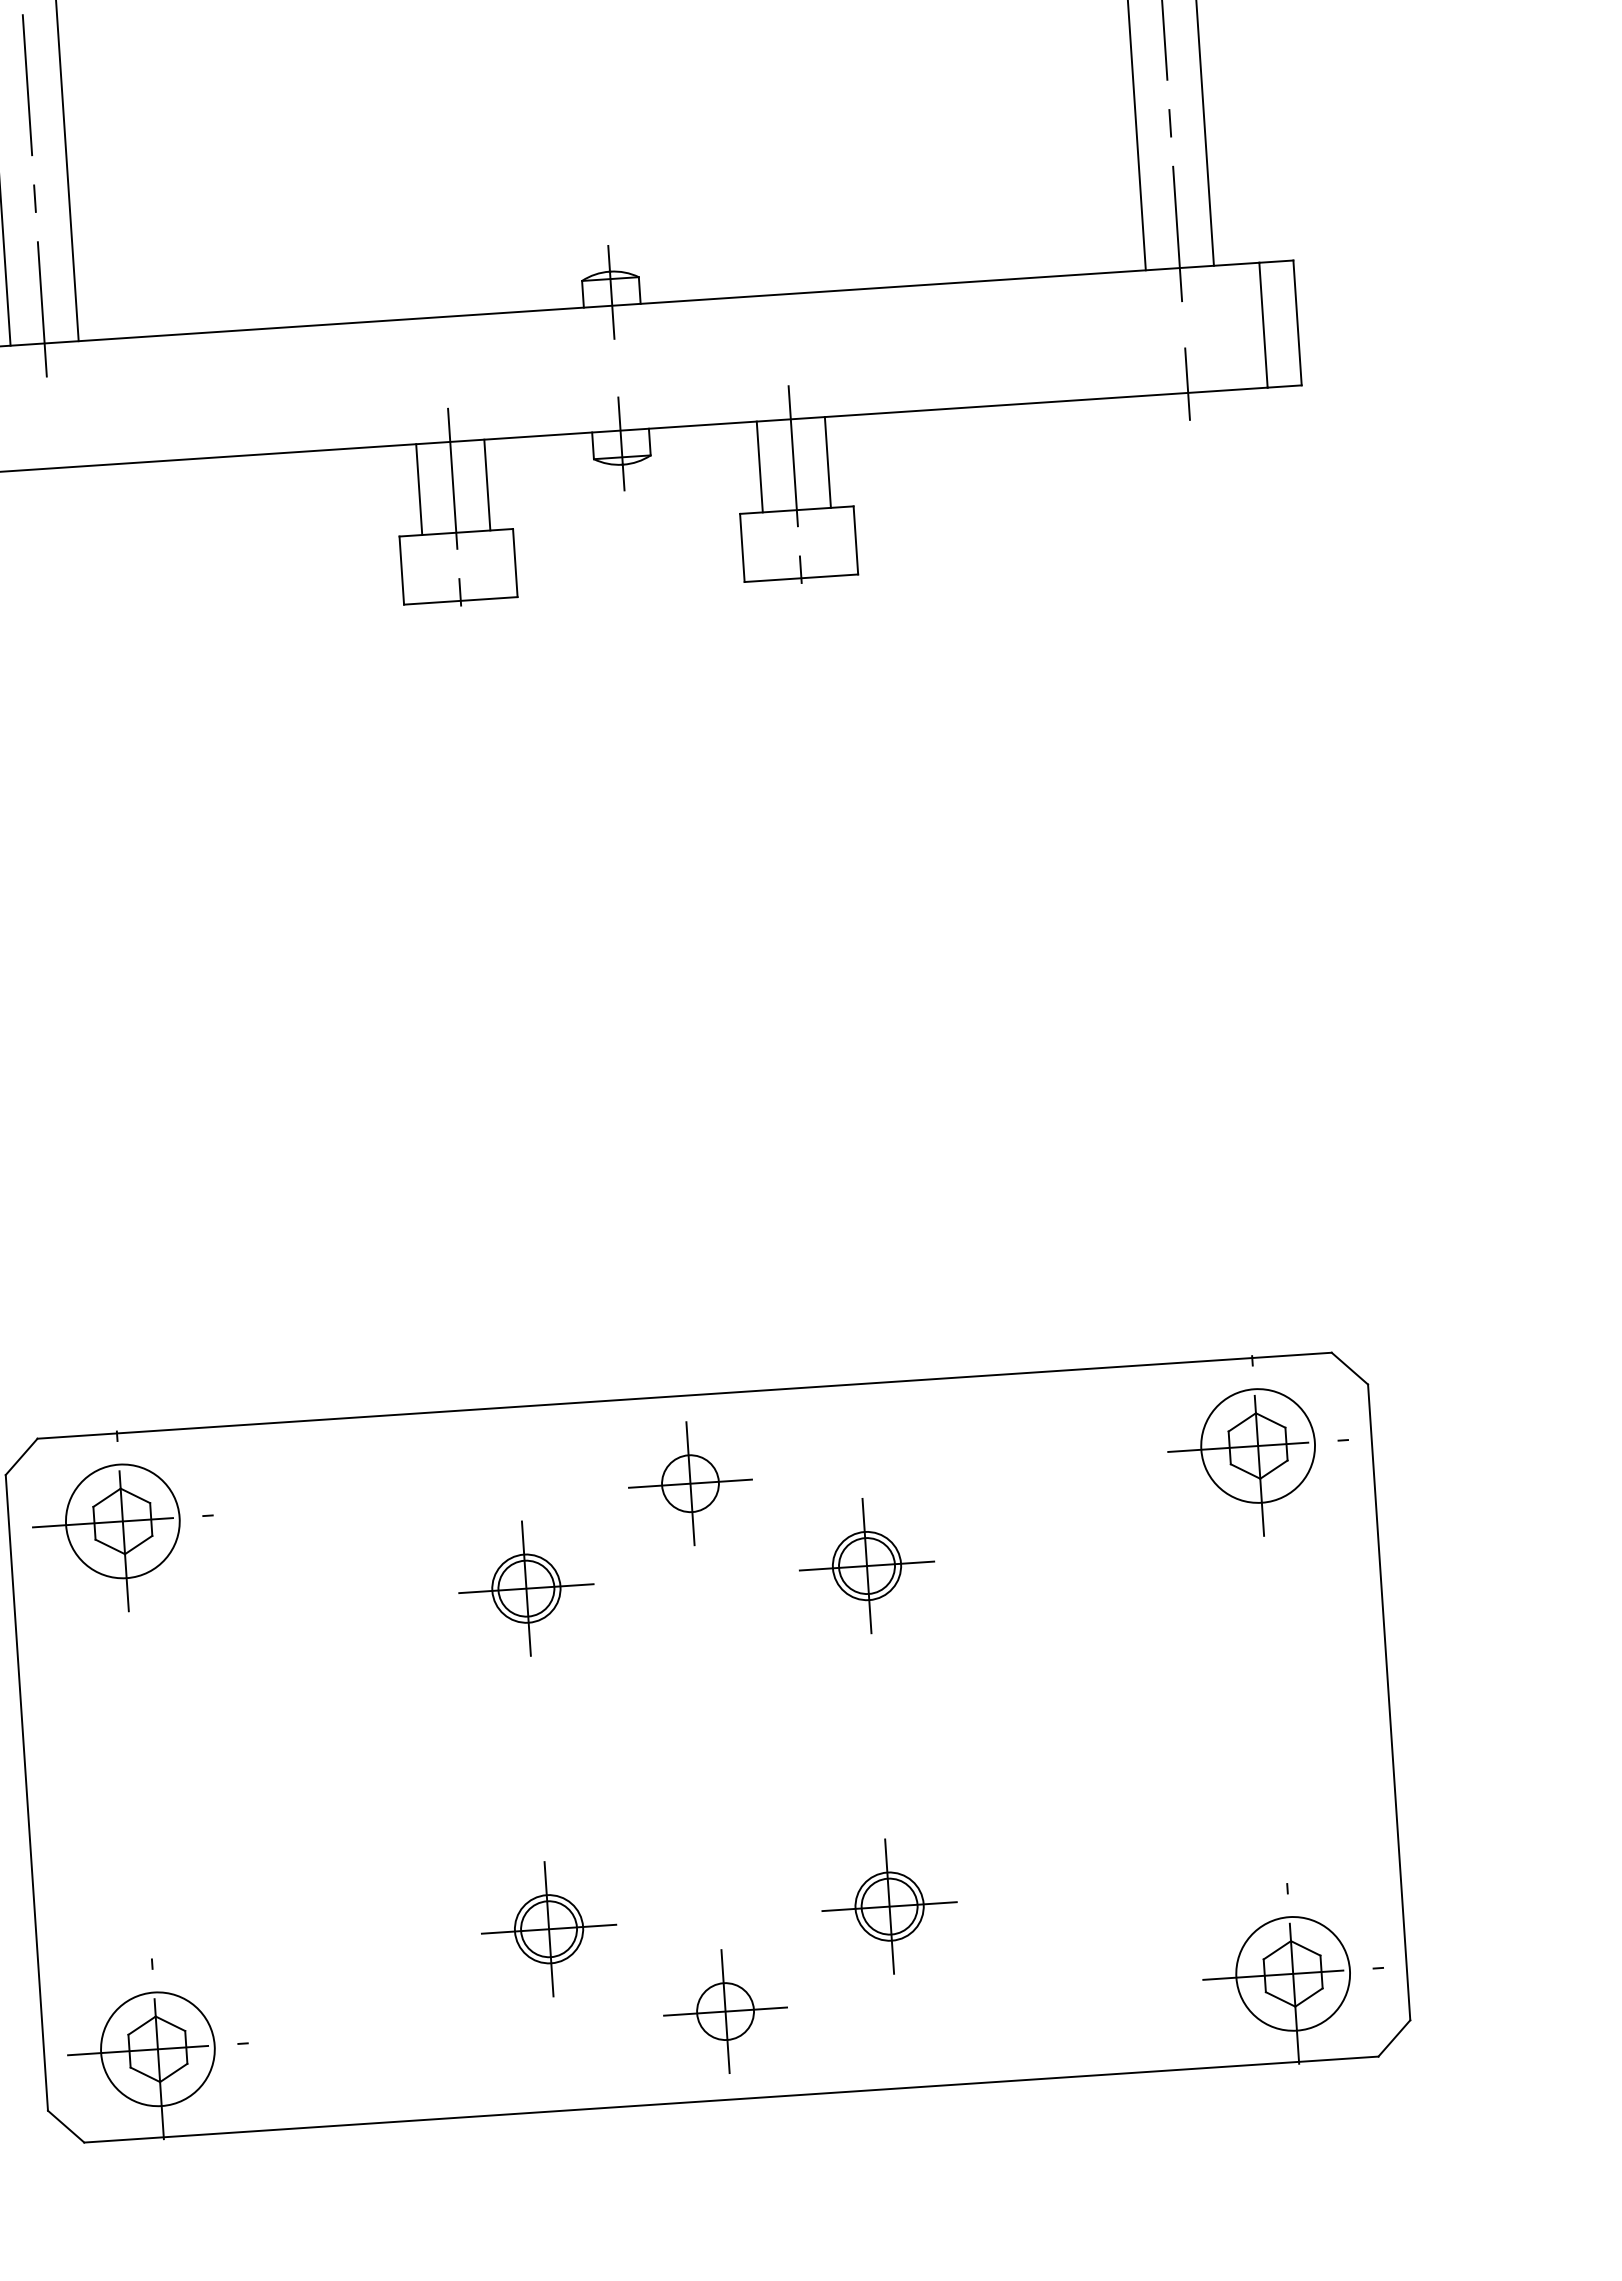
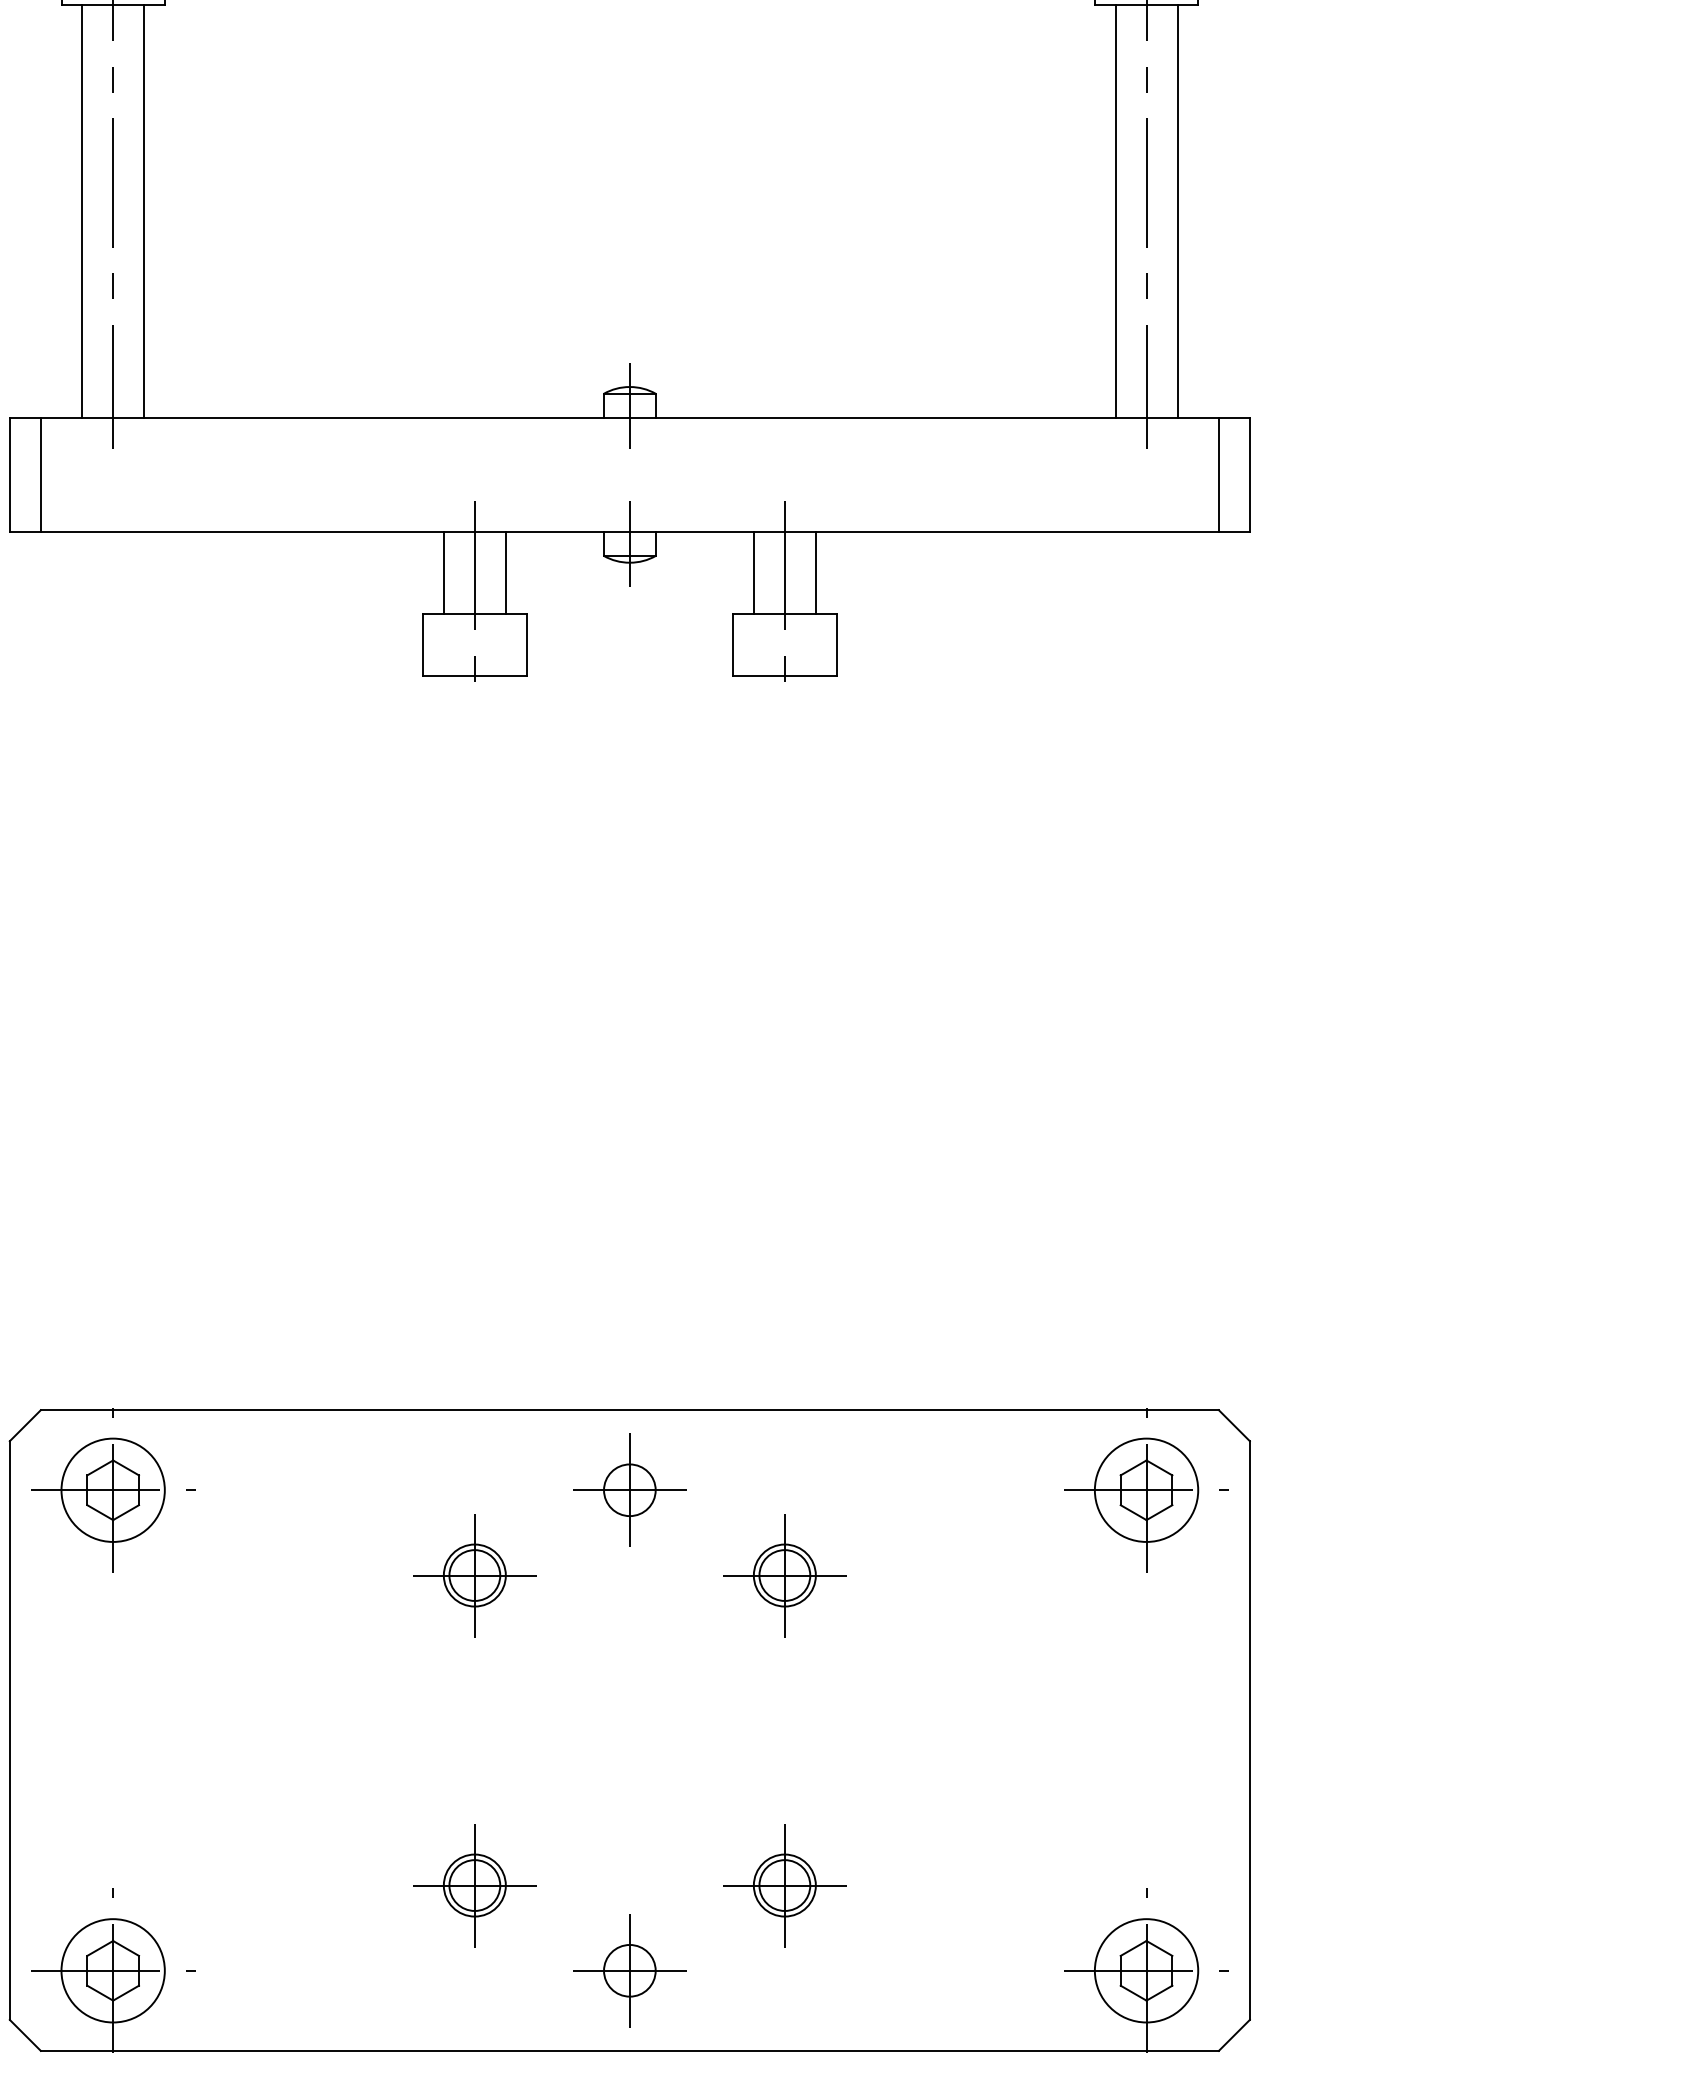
line: (1187, 383) -> (1146, 523), removed

